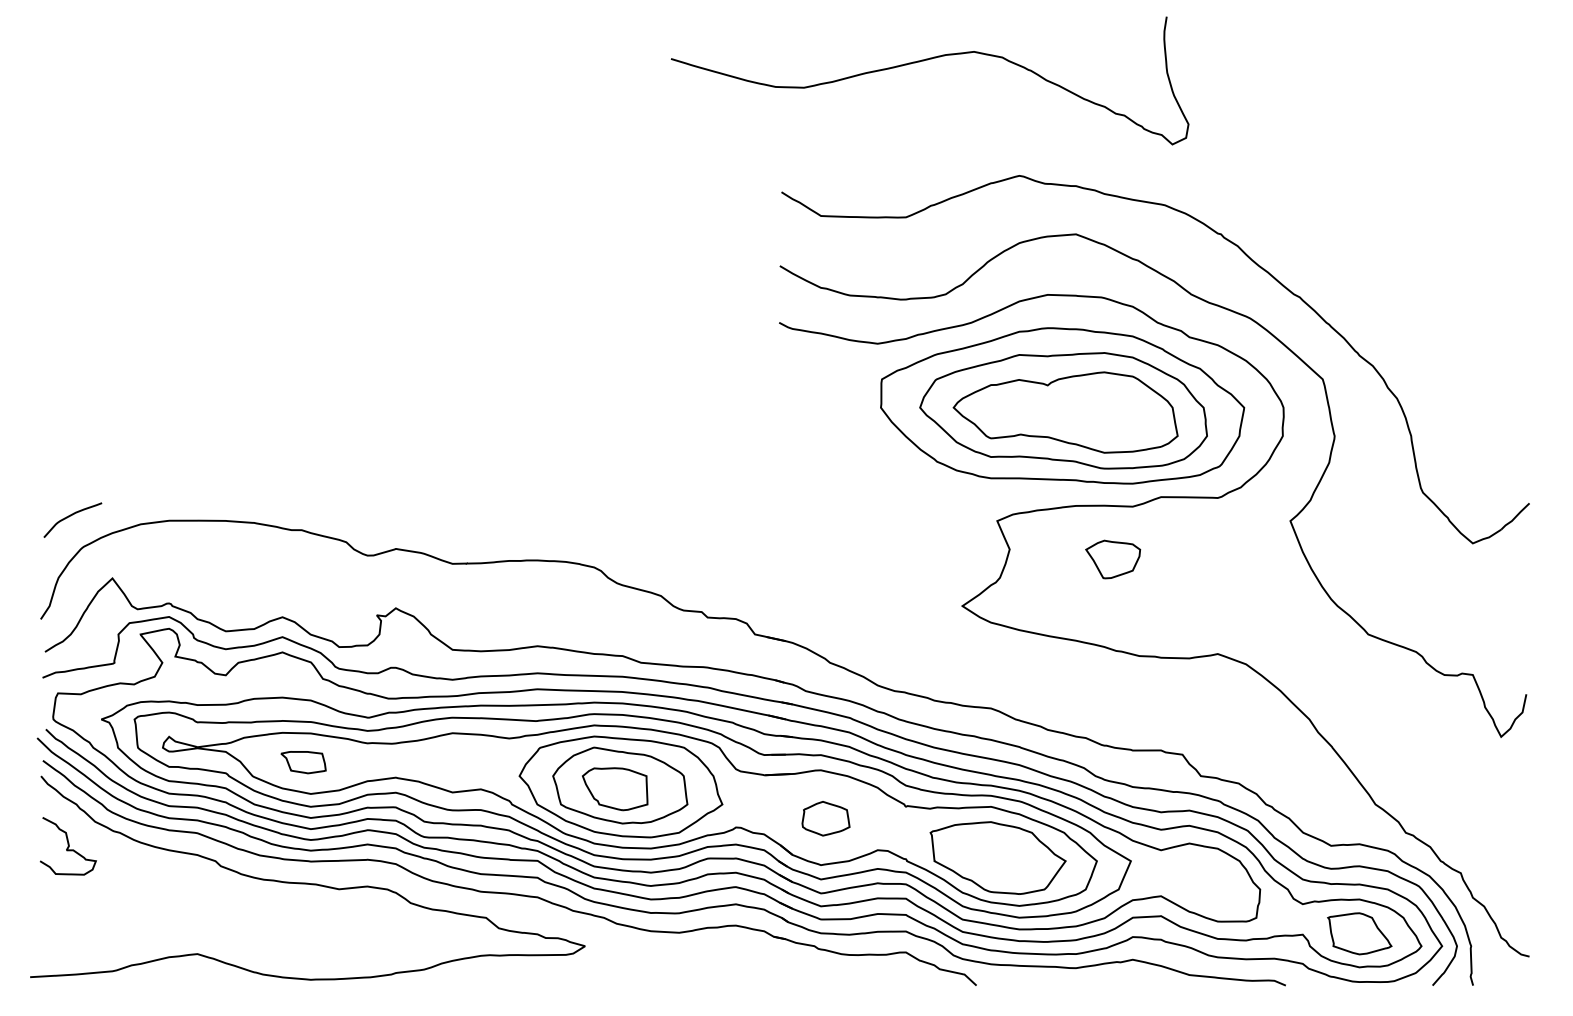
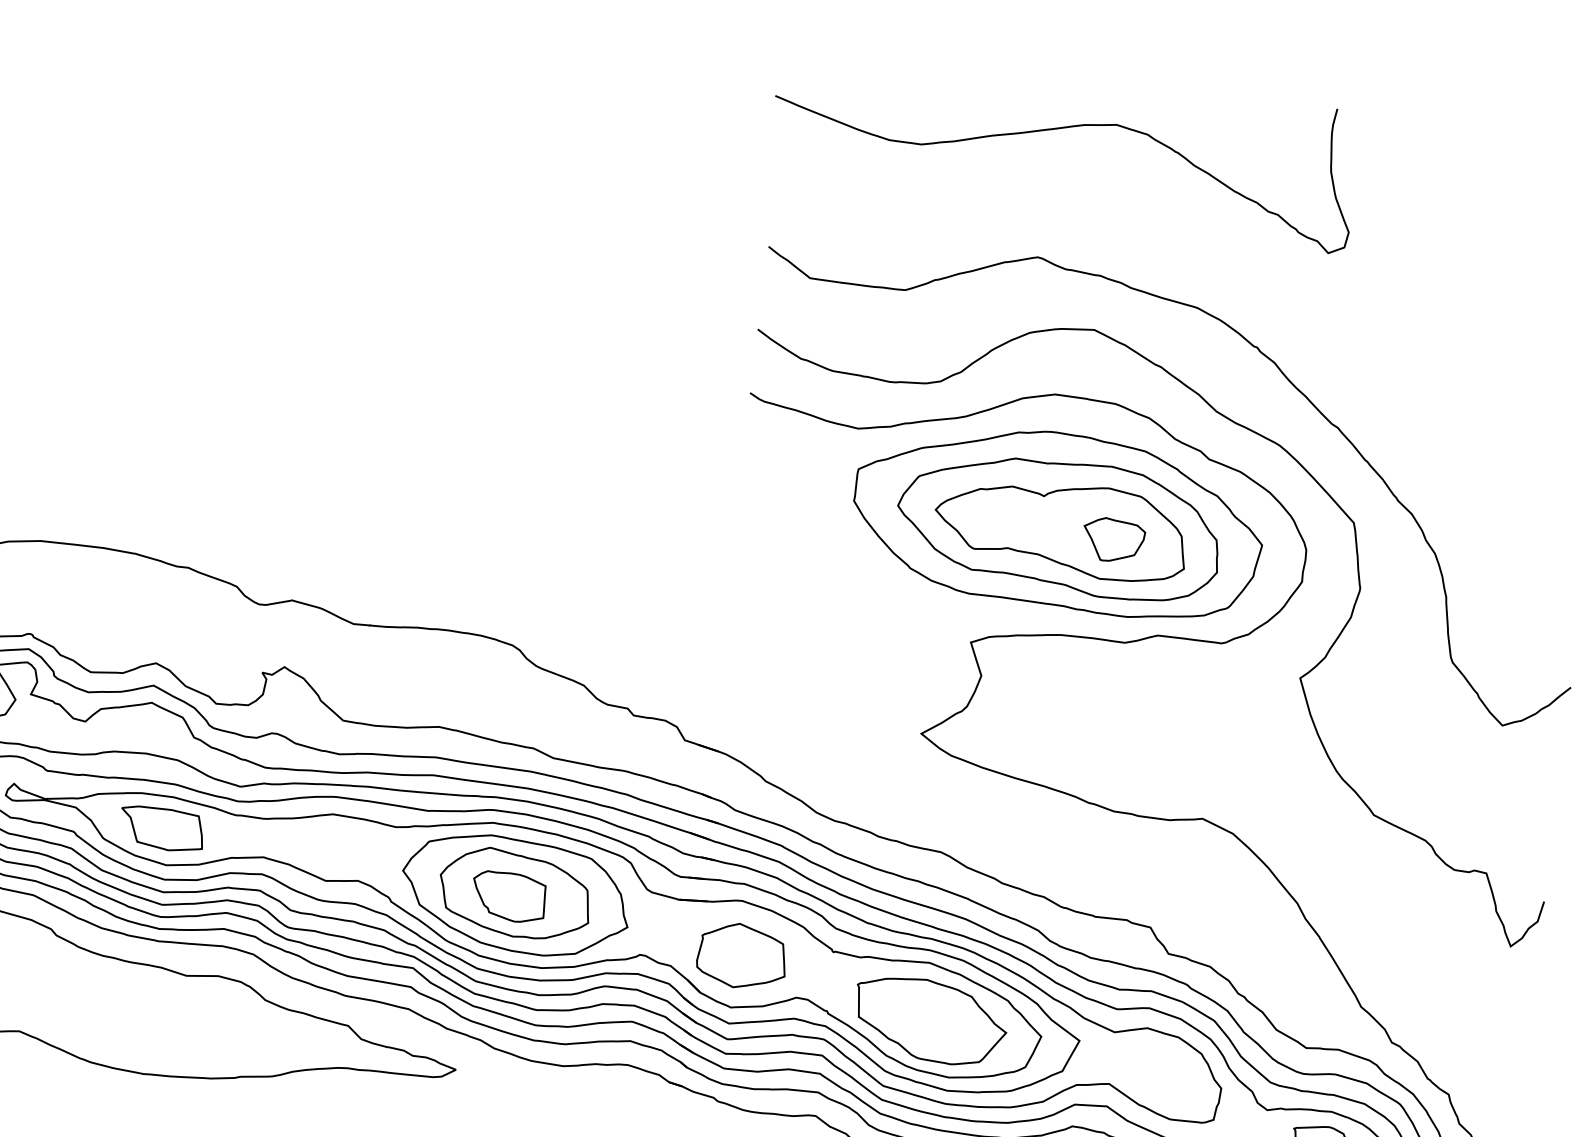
curve: (928, 60) -> (1064, 129), moved
part: (1113, 559) -> (1114, 540), moved
part: (303, 762) -> (161, 829), size x1.67
part: (825, 818) -> (741, 955), size x1.67

